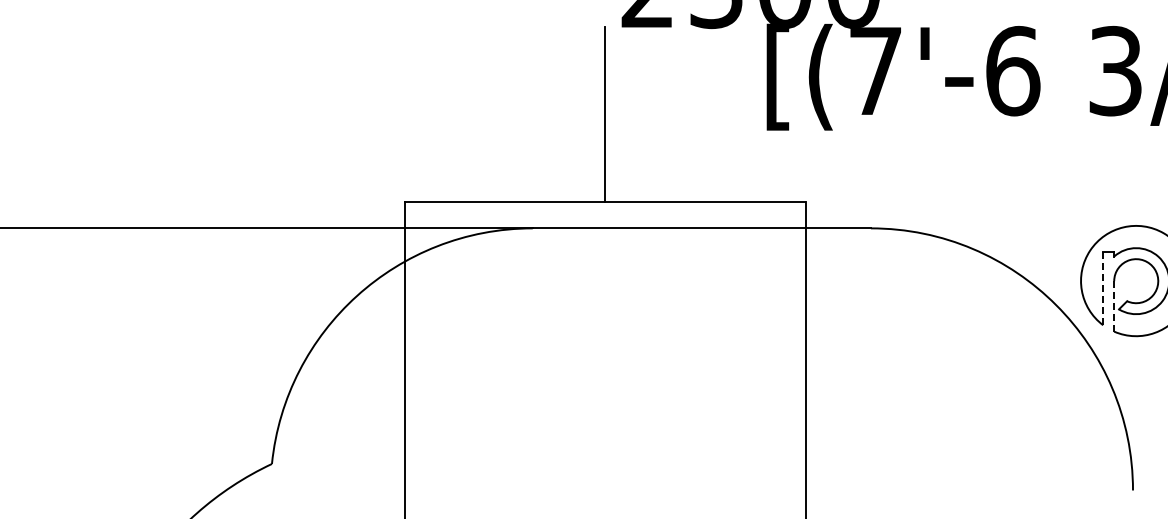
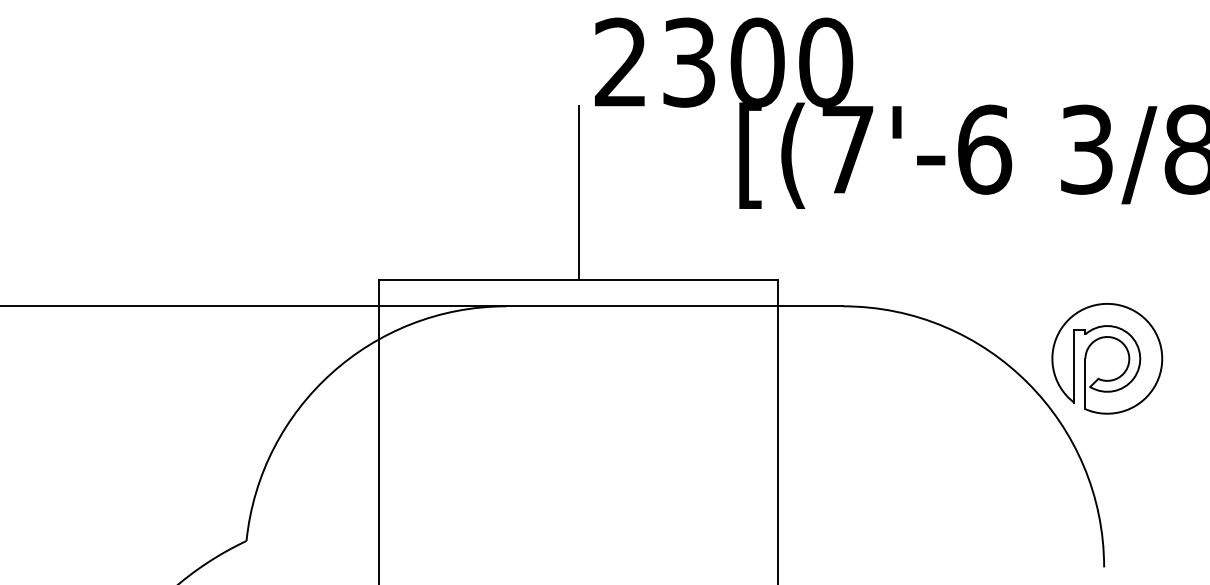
line: (1103, 288) -> (1074, 366), dashed -> solid
line: (1114, 306) -> (1085, 384), dashed -> solid

